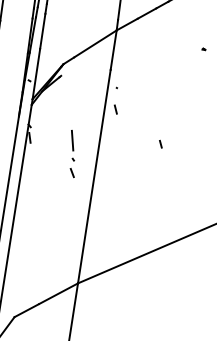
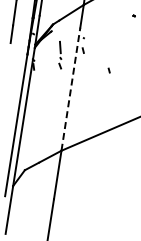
part: (72, 154) -> (60, 55), moved
line: (93, 175) -> (70, 88), solid -> dashed

